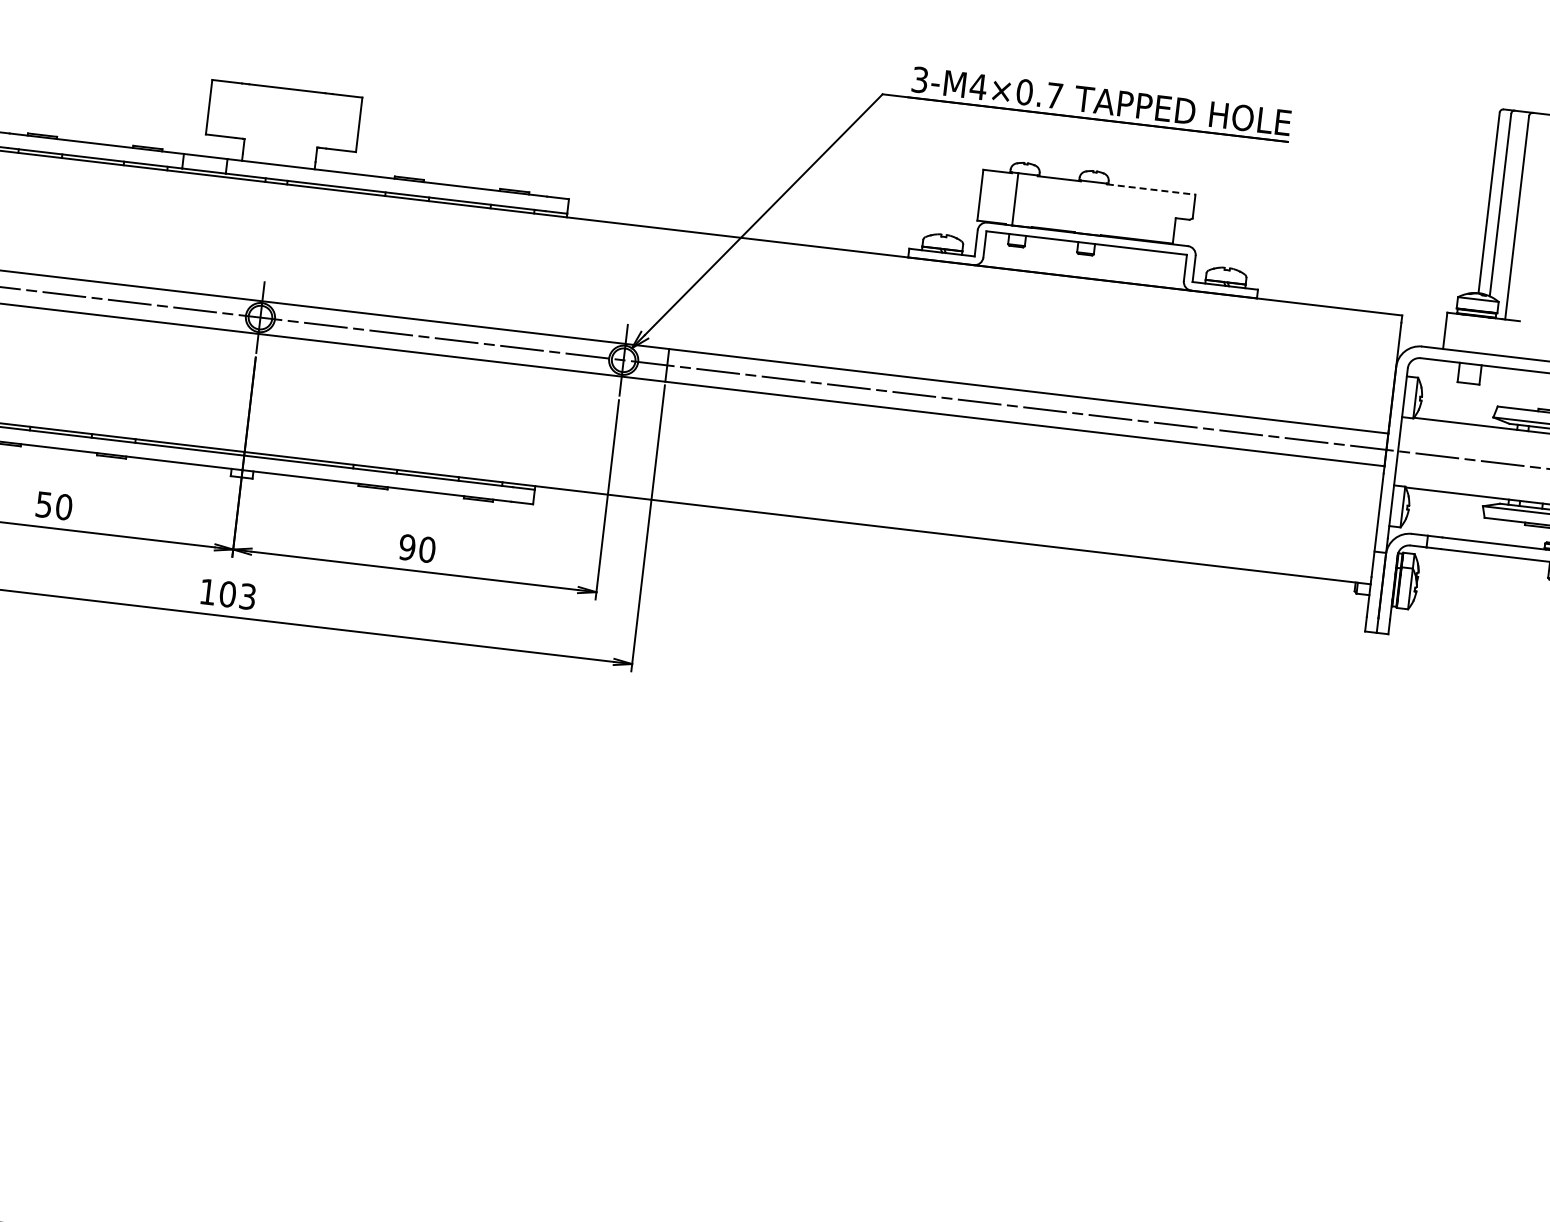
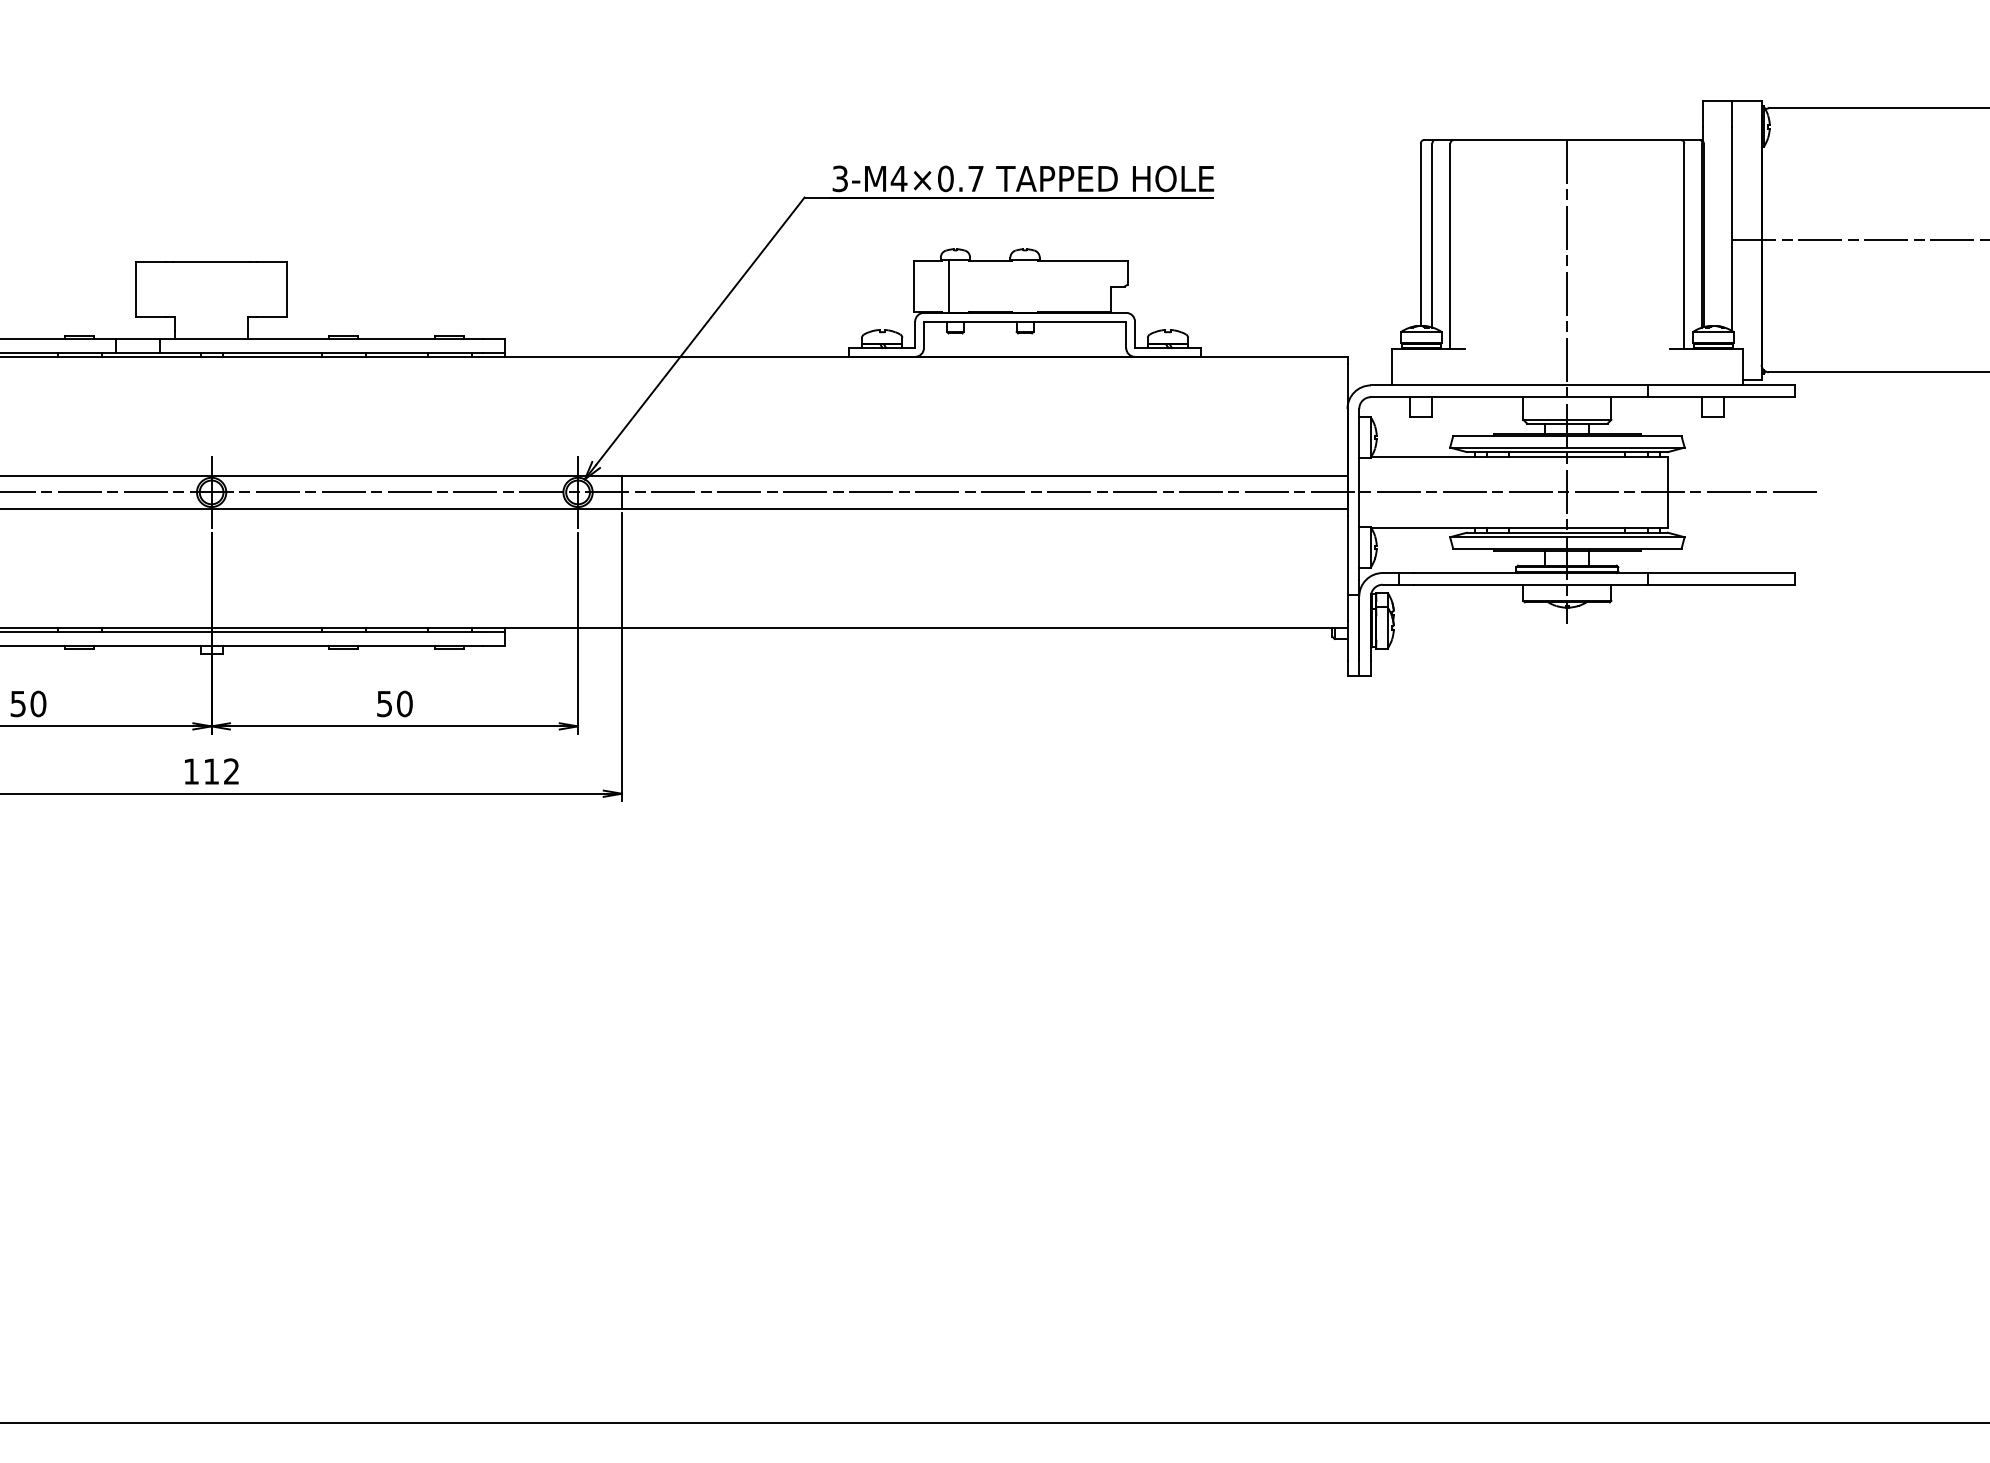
line: (1150, 189) -> (1082, 260), dashed -> solid
text: (407, 546) -> (384, 703), 90 -> 50
text: (237, 595) -> (221, 771), 103 -> 112

